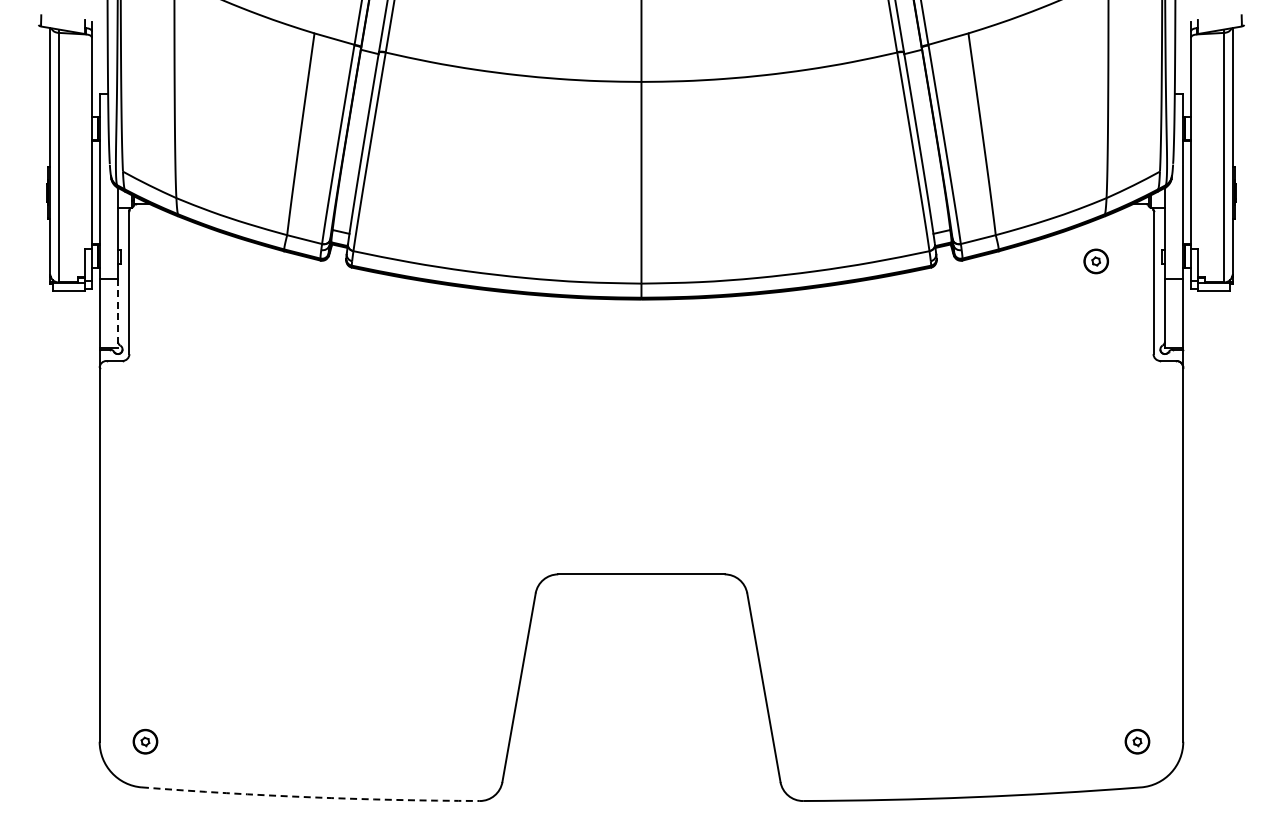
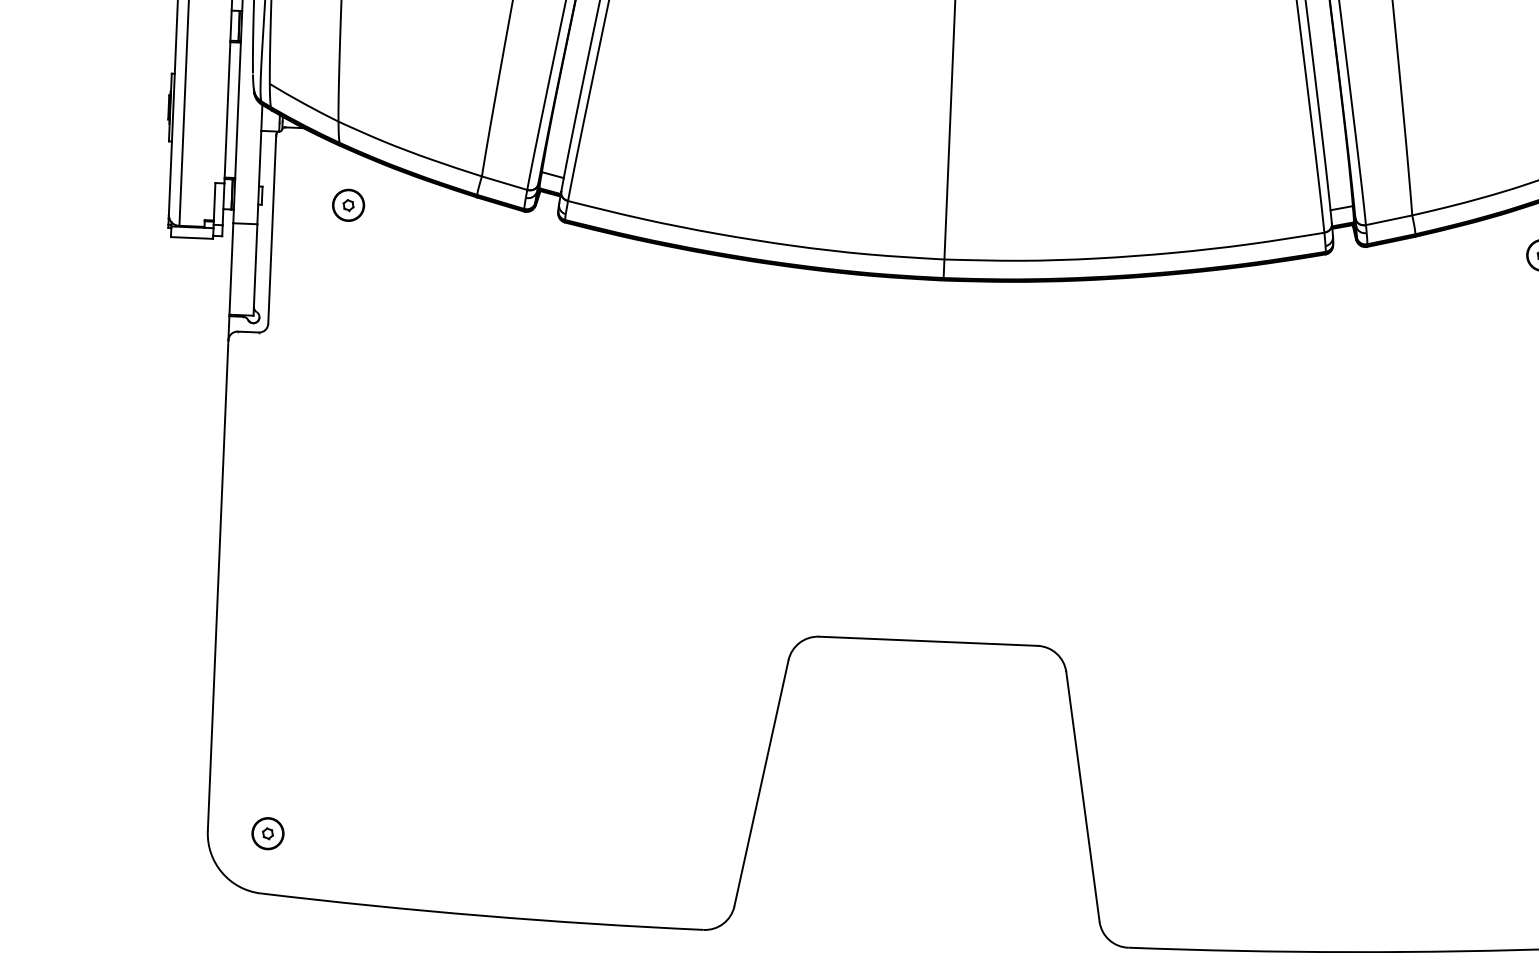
part: (186, 261) -> (348, 205), added
line: (117, 313) -> (254, 269), dashed -> solid
arc: (310, 797) -> (481, 915), dashed -> solid

